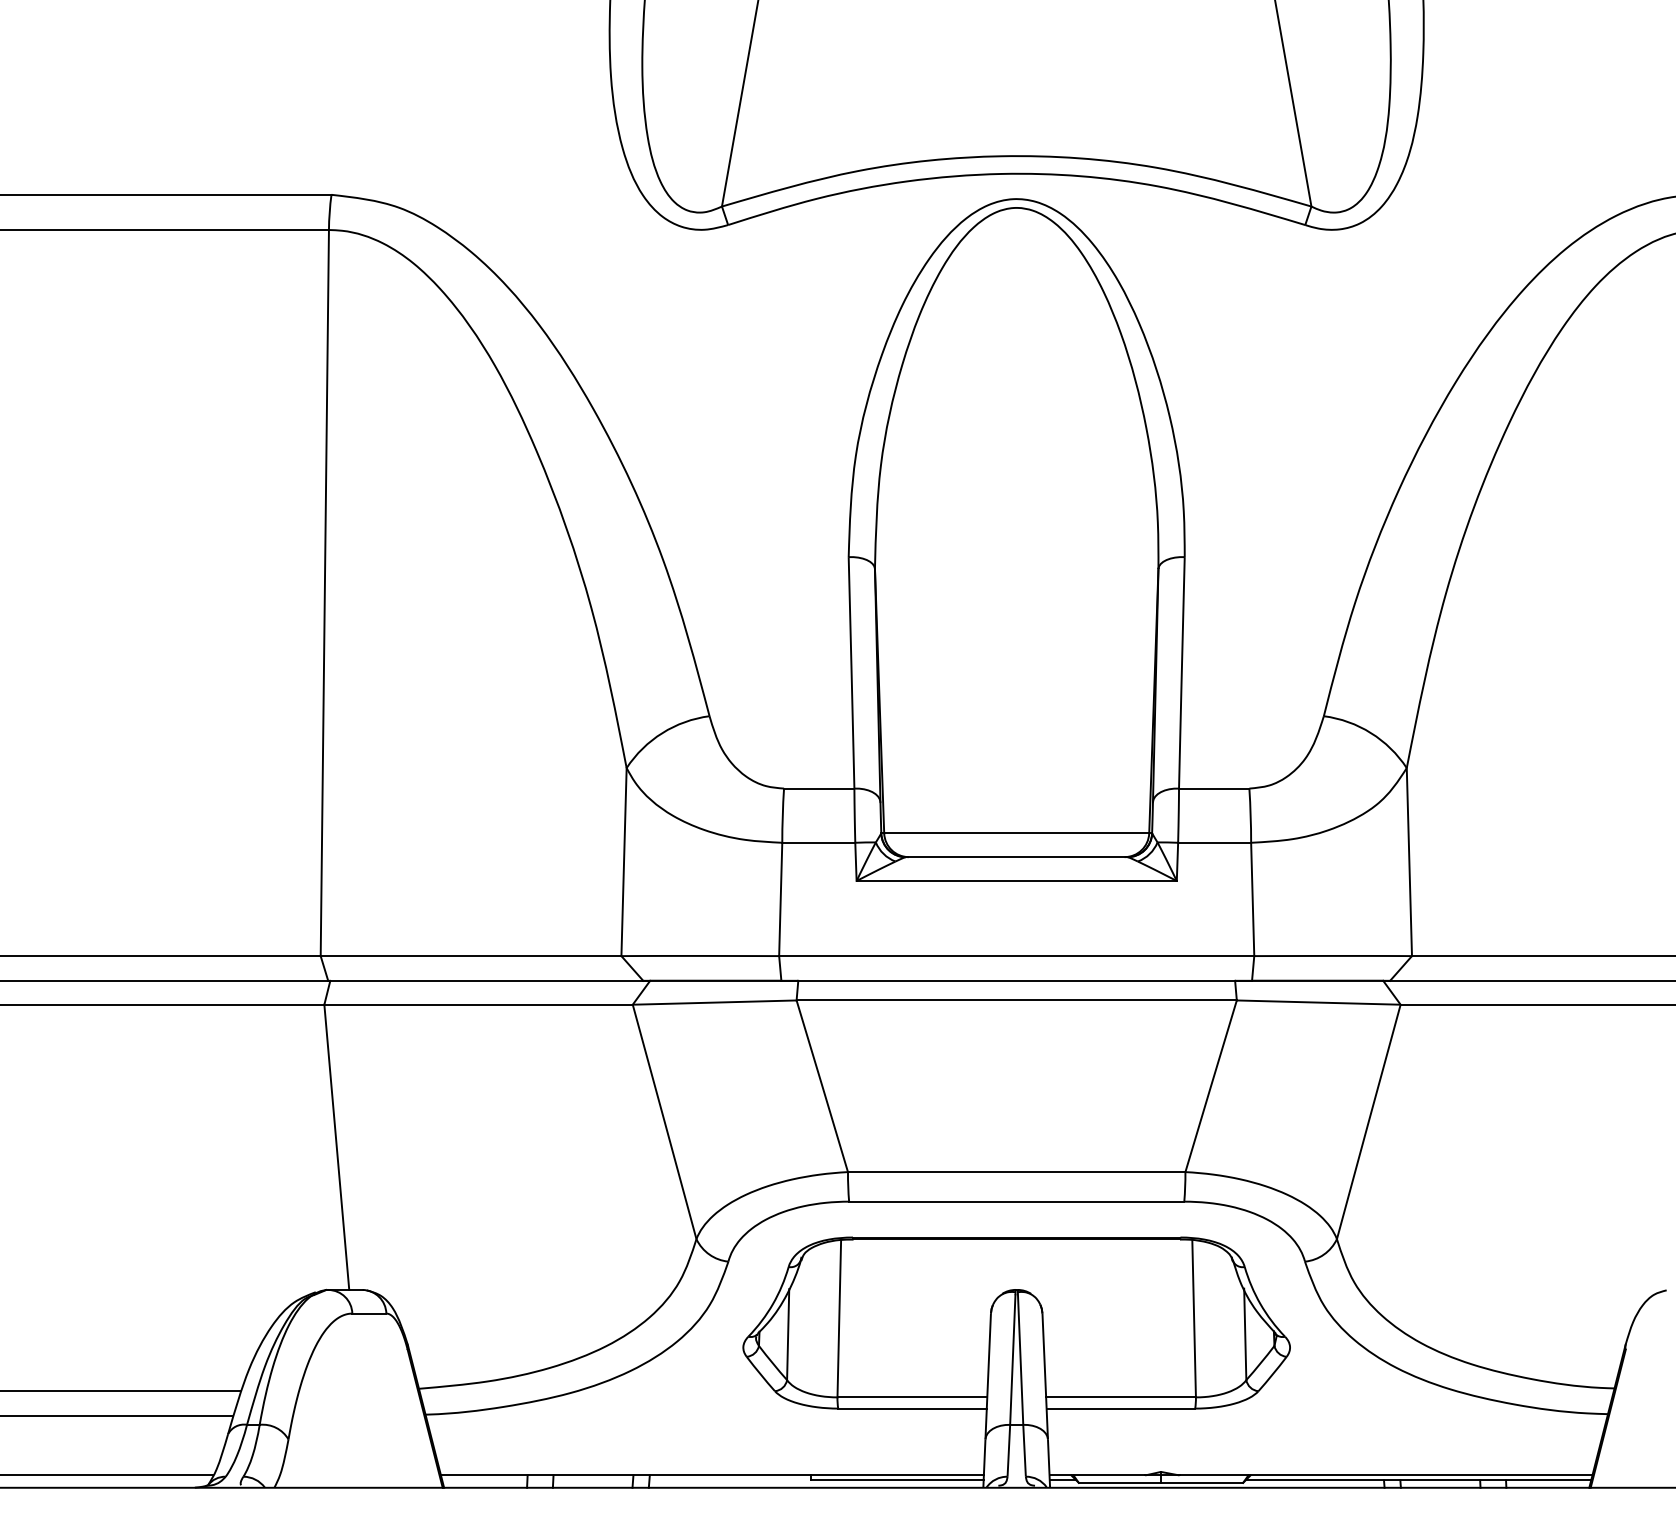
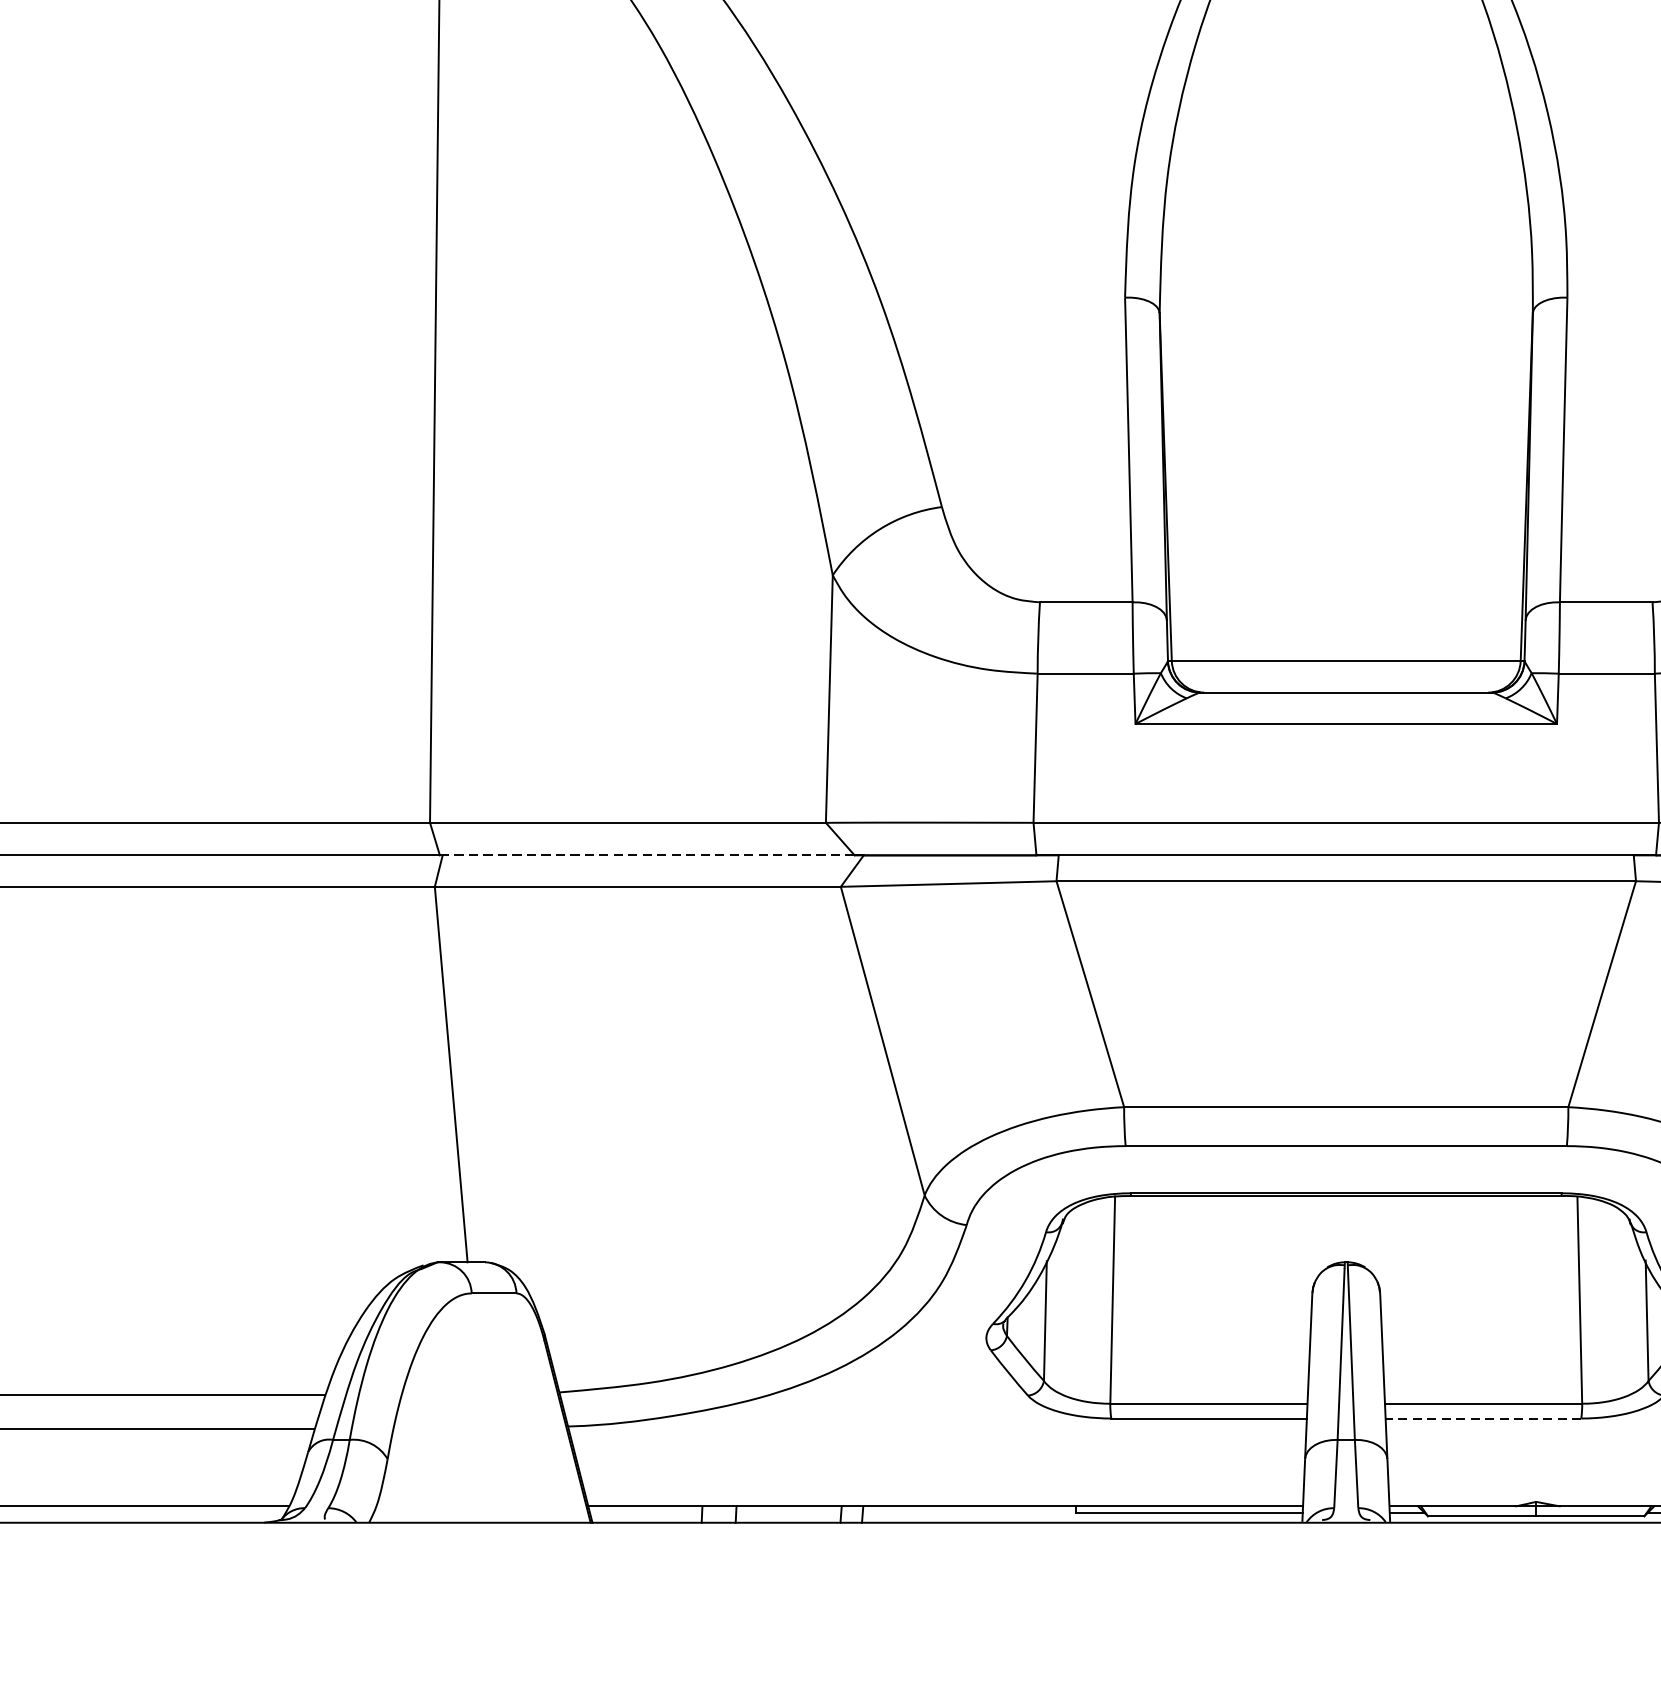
line: (485, 980) -> (646, 854), solid -> dashed
line: (1120, 1408) -> (1482, 1418), solid -> dashed

